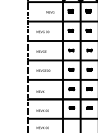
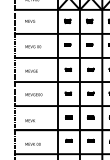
text: (50, 12) -> (30, 21), moved

